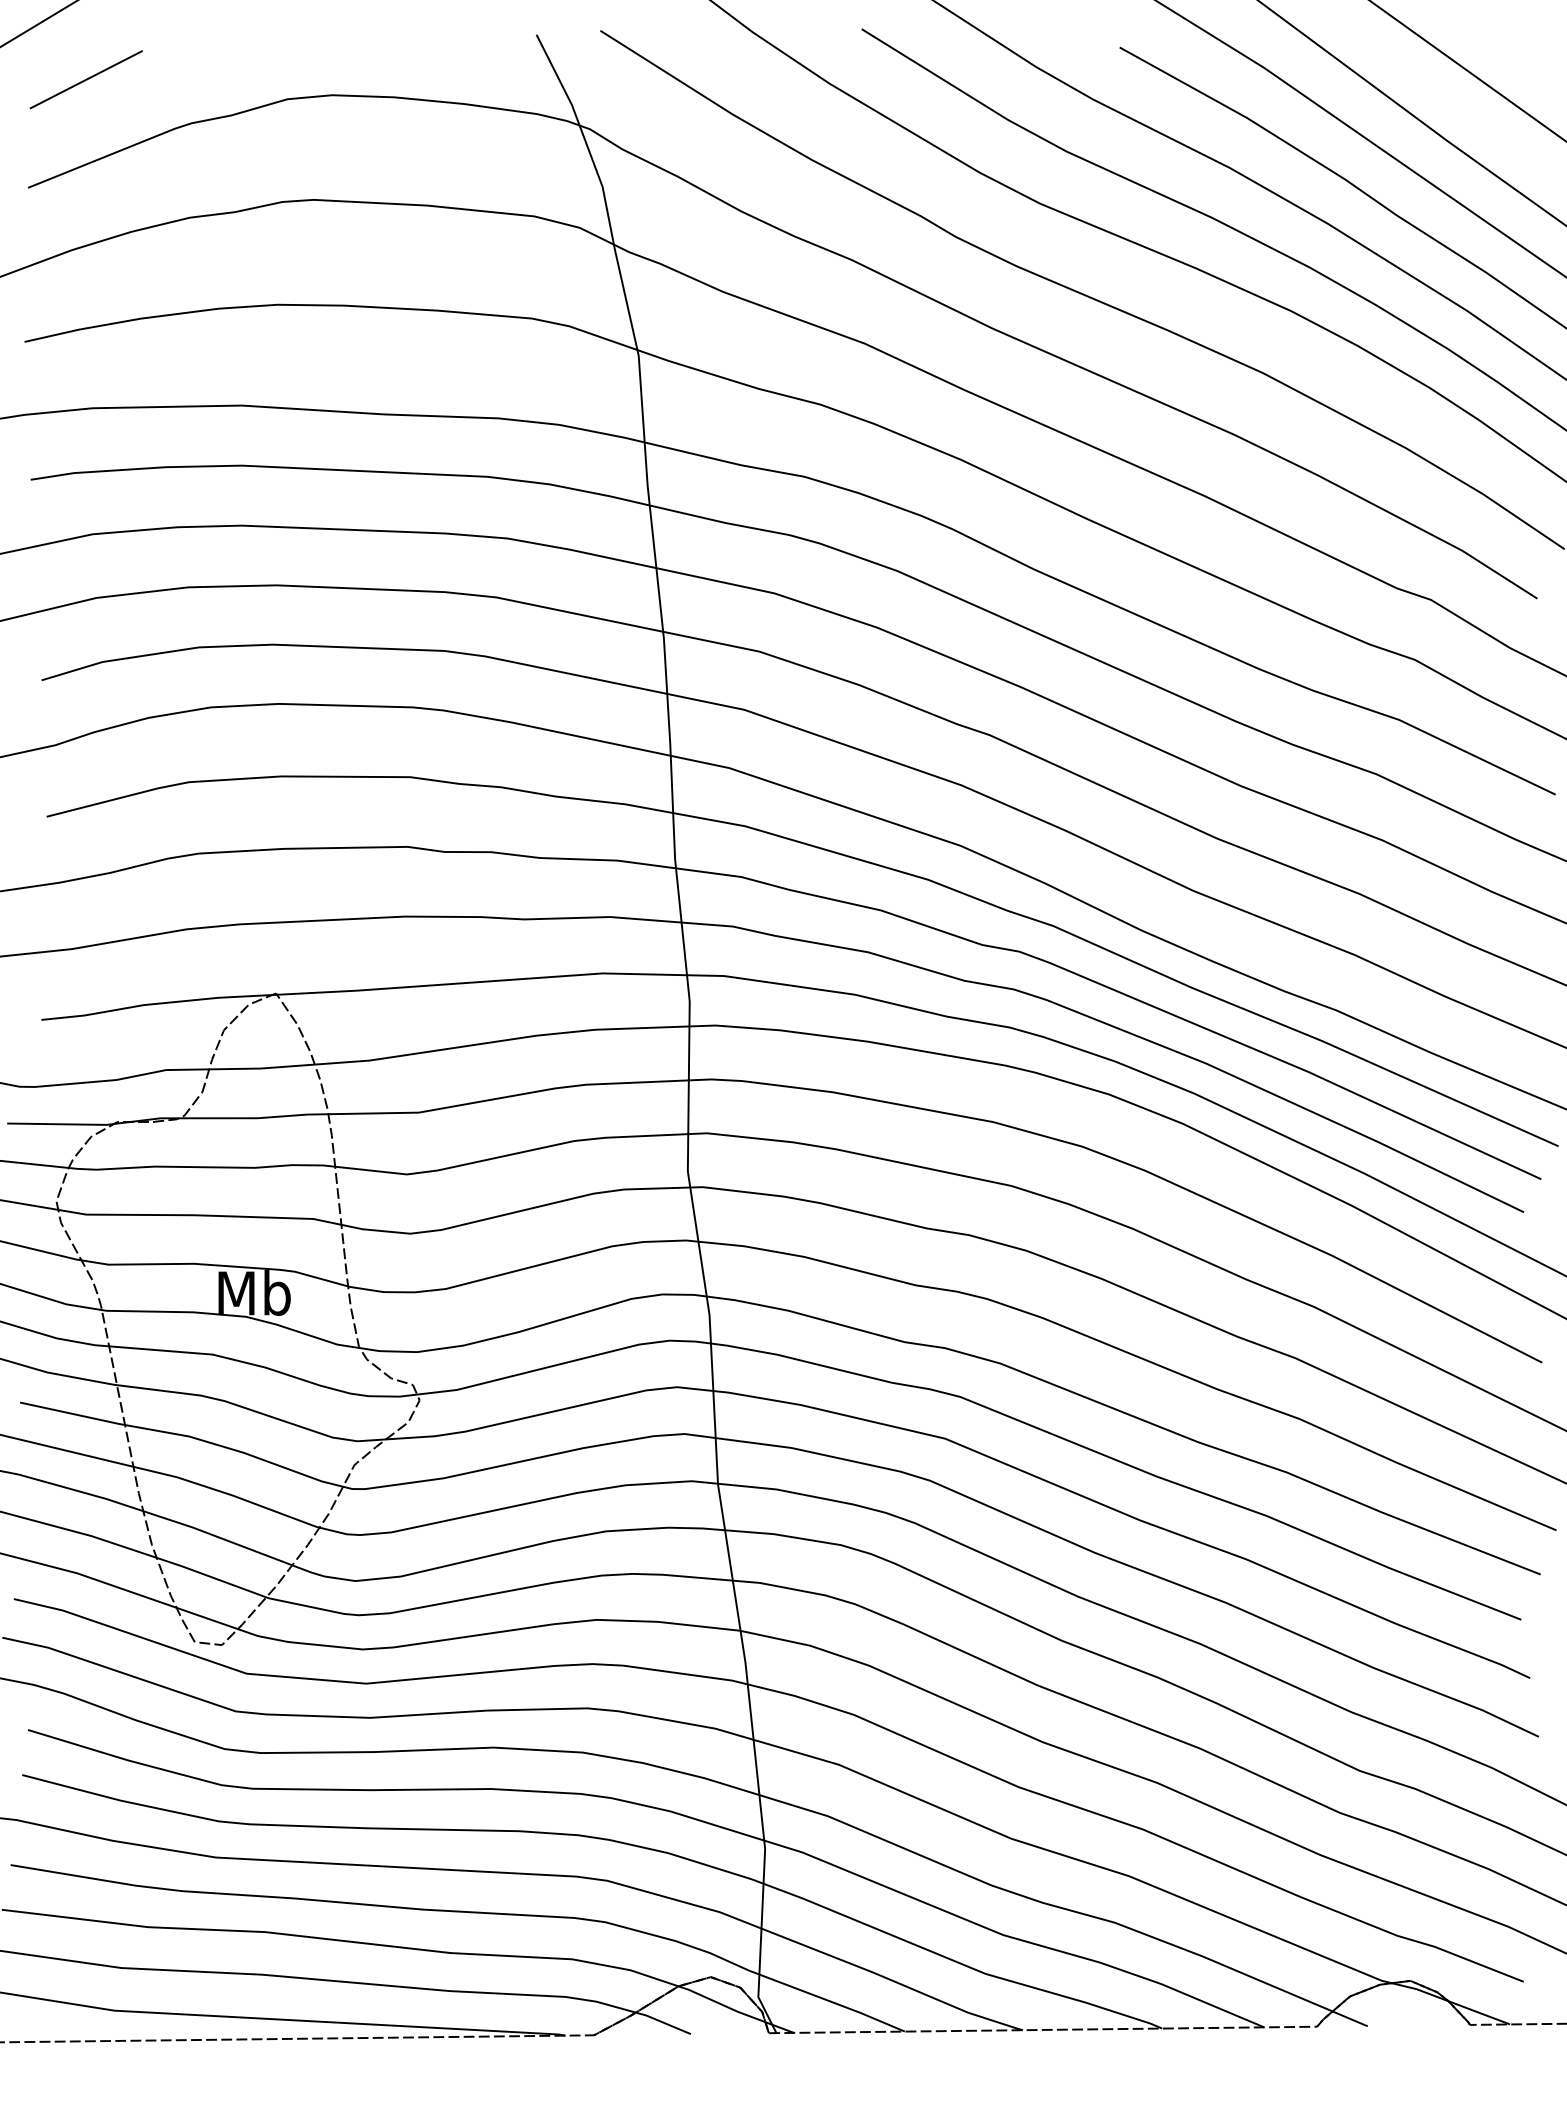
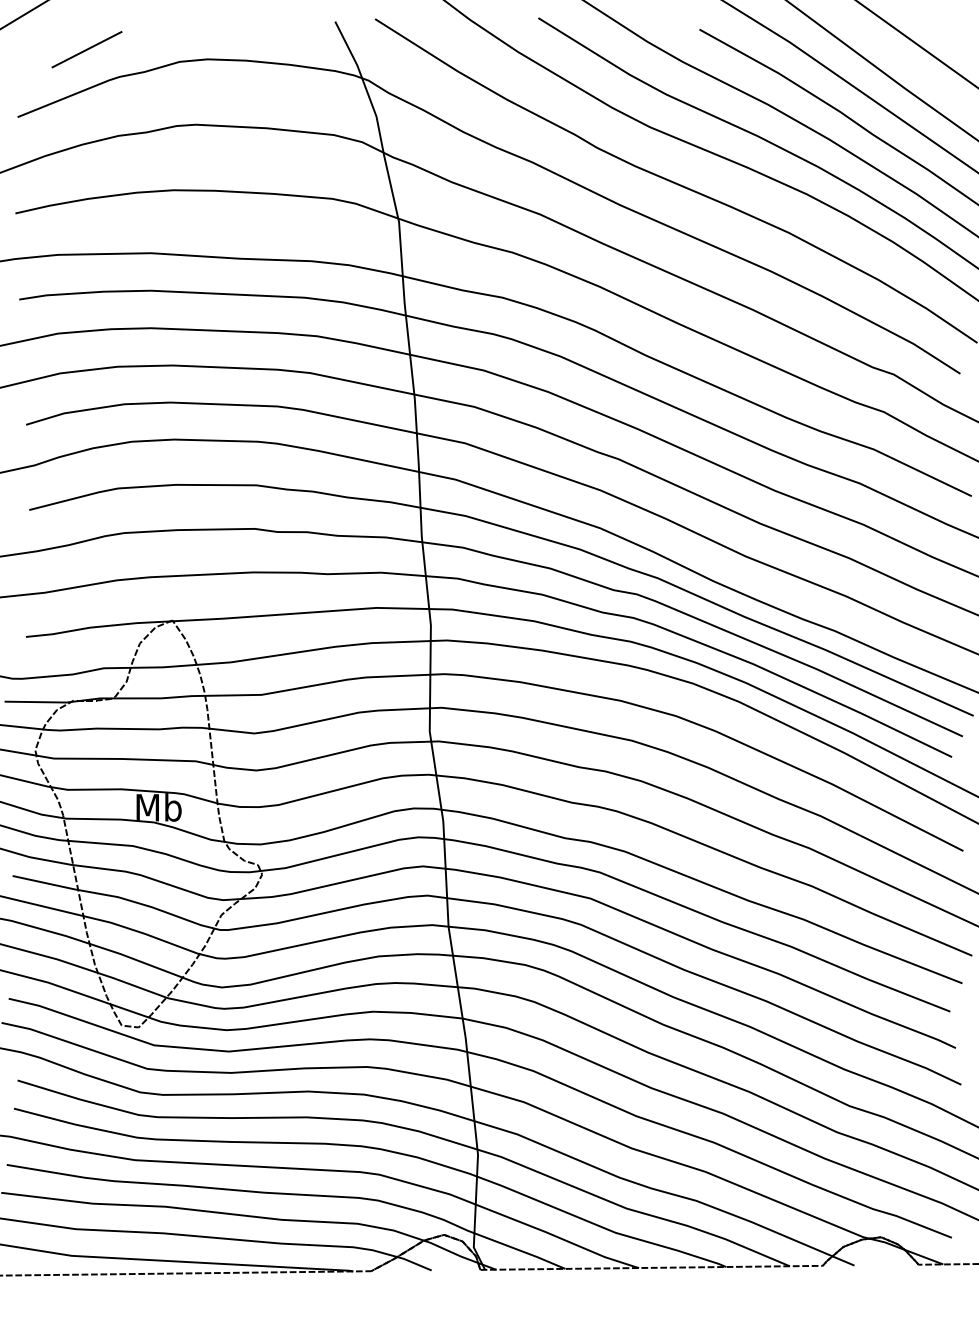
line: (85, 79) -> (86, 49), moved

